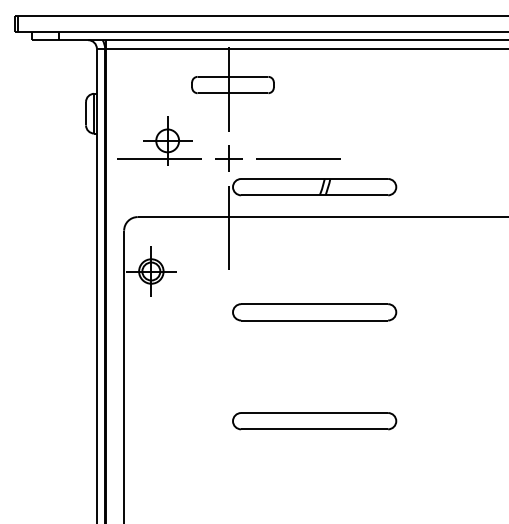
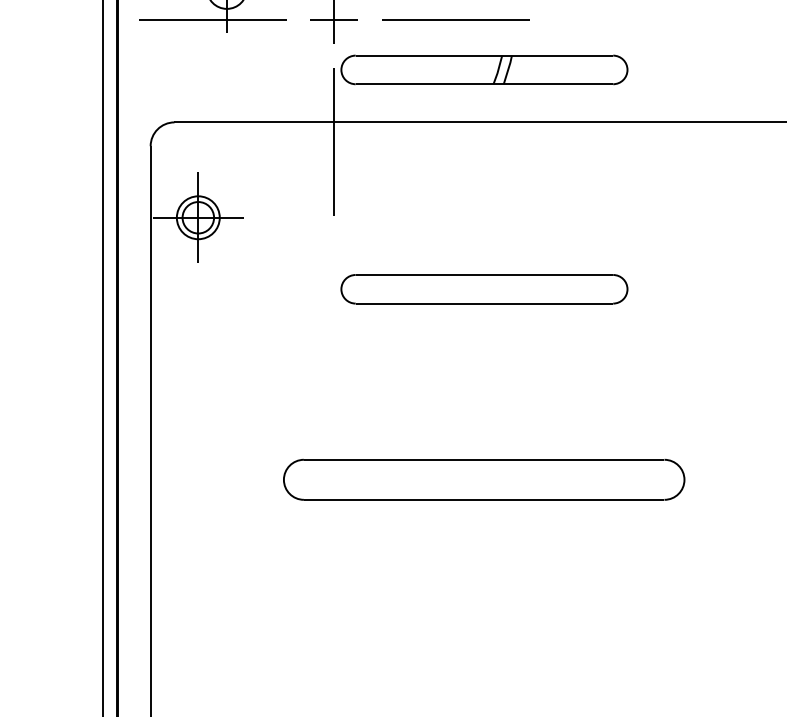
part: (314, 421) -> (484, 480), size x1.4

